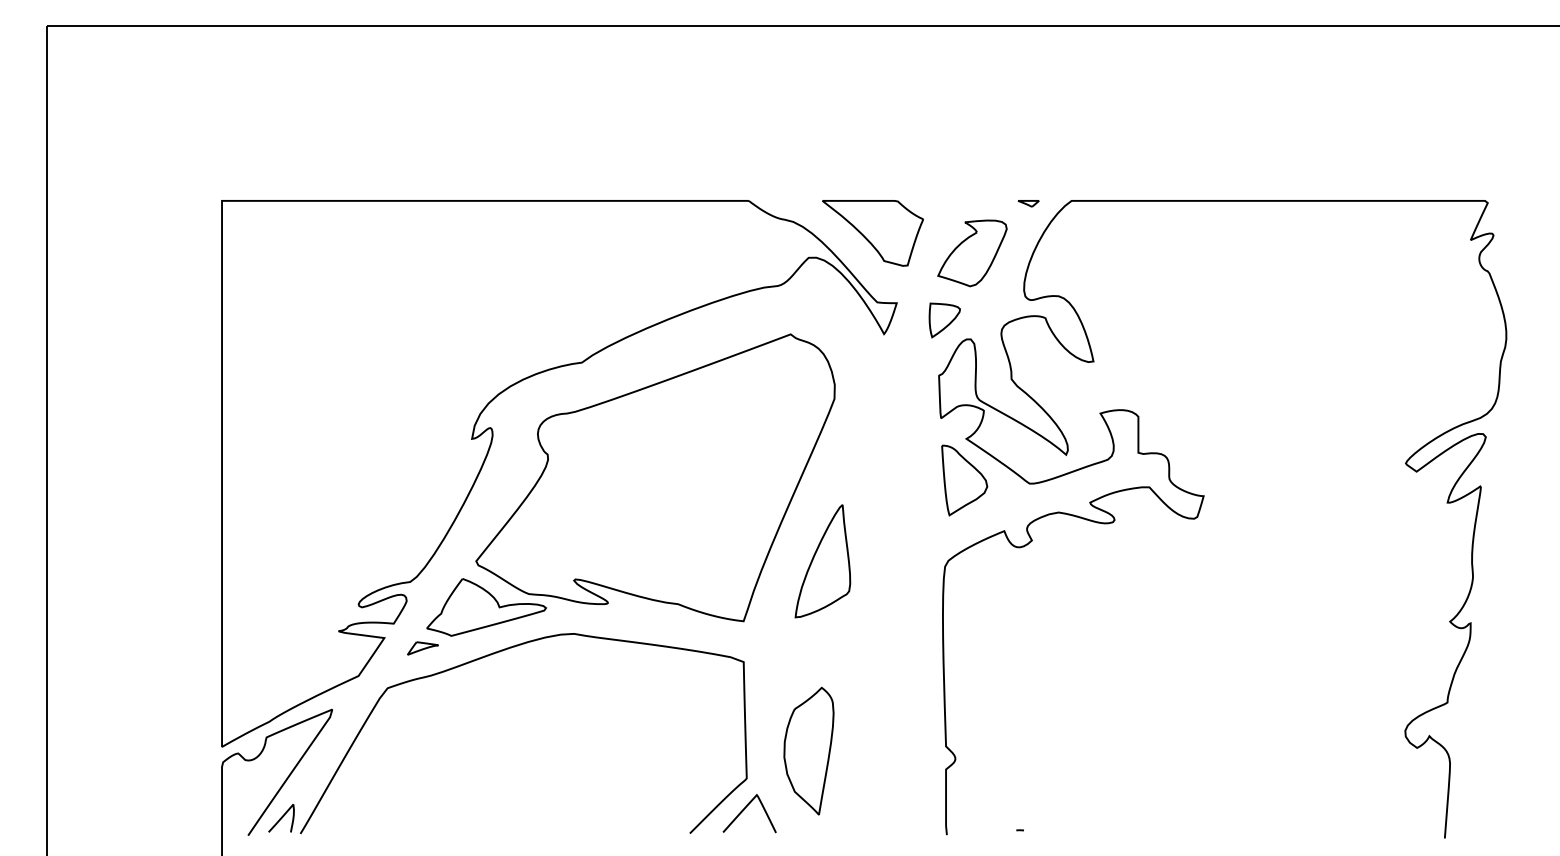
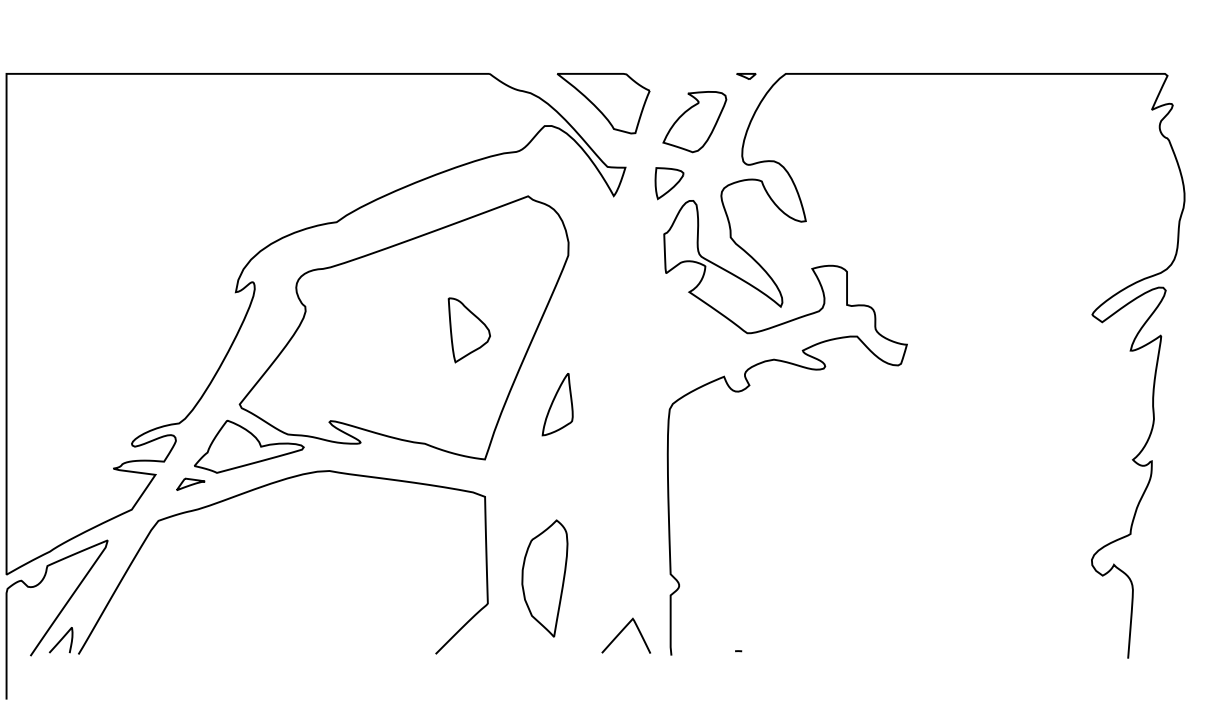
part: (964, 480) -> (469, 330), moved
part: (822, 561) -> (557, 404), size x0.6
curve: (745, 809) -> (622, 632), moved

